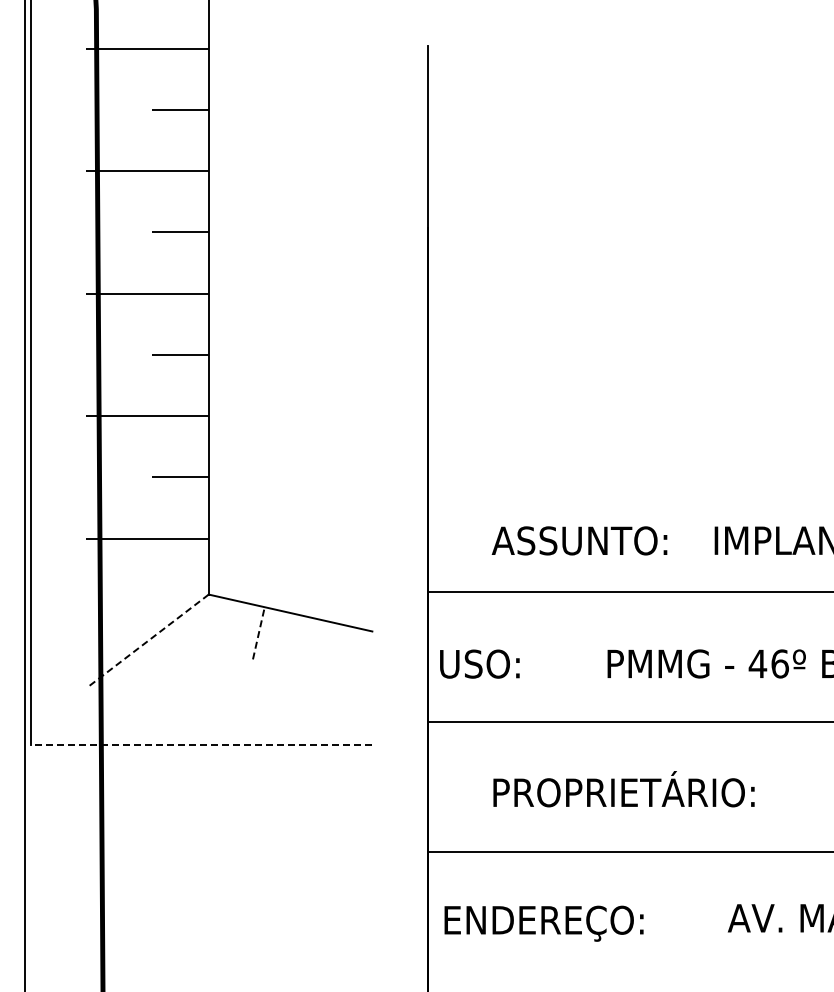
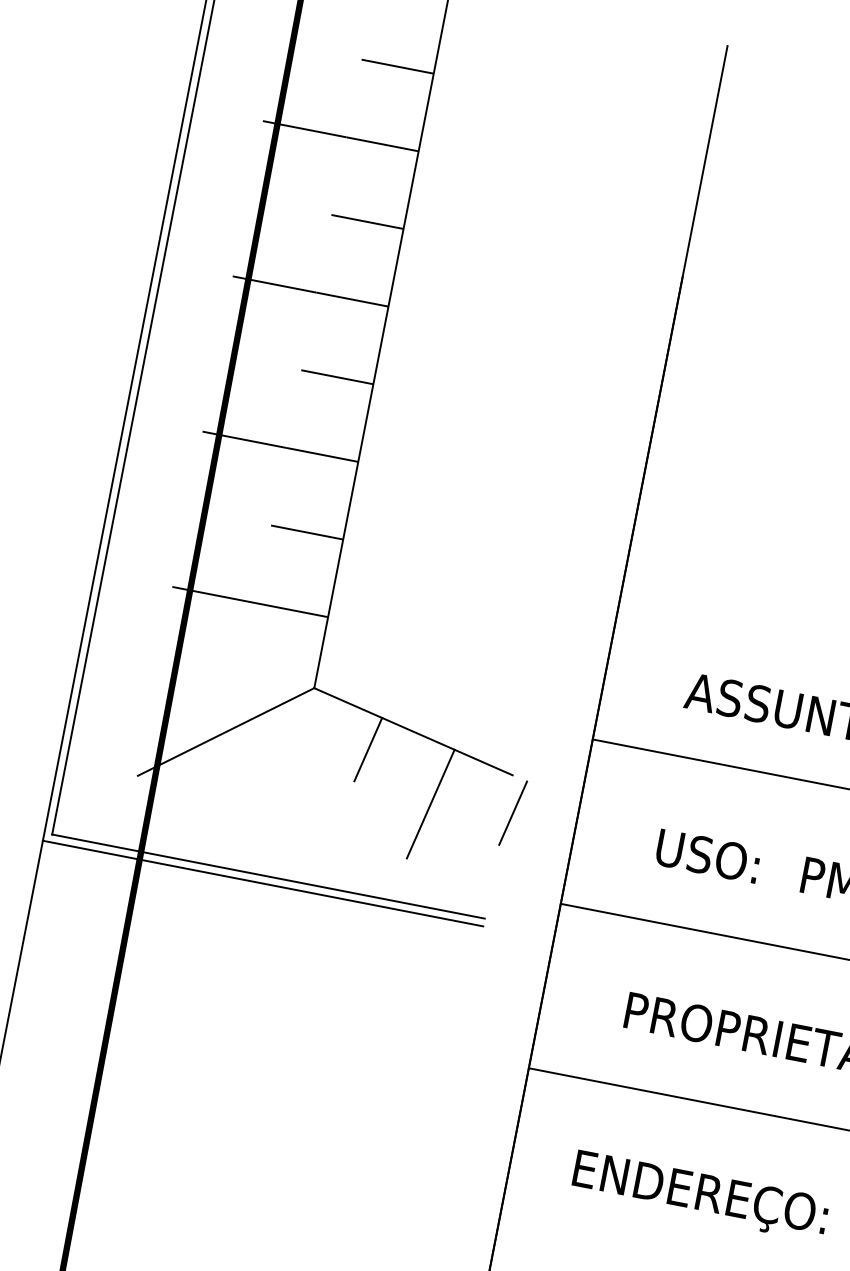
line: (258, 633) -> (367, 749), dashed -> solid
line: (147, 641) -> (225, 732), dashed -> solid
line: (378, 660) -> (513, 813), added
text: (479, 663) -> (707, 855), moved
line: (314, 665) -> (430, 804), added
line: (201, 744) -> (268, 876), dashed -> solid
line: (198, 750) -> (262, 883), added
text: (543, 923) -> (699, 1195), moved

